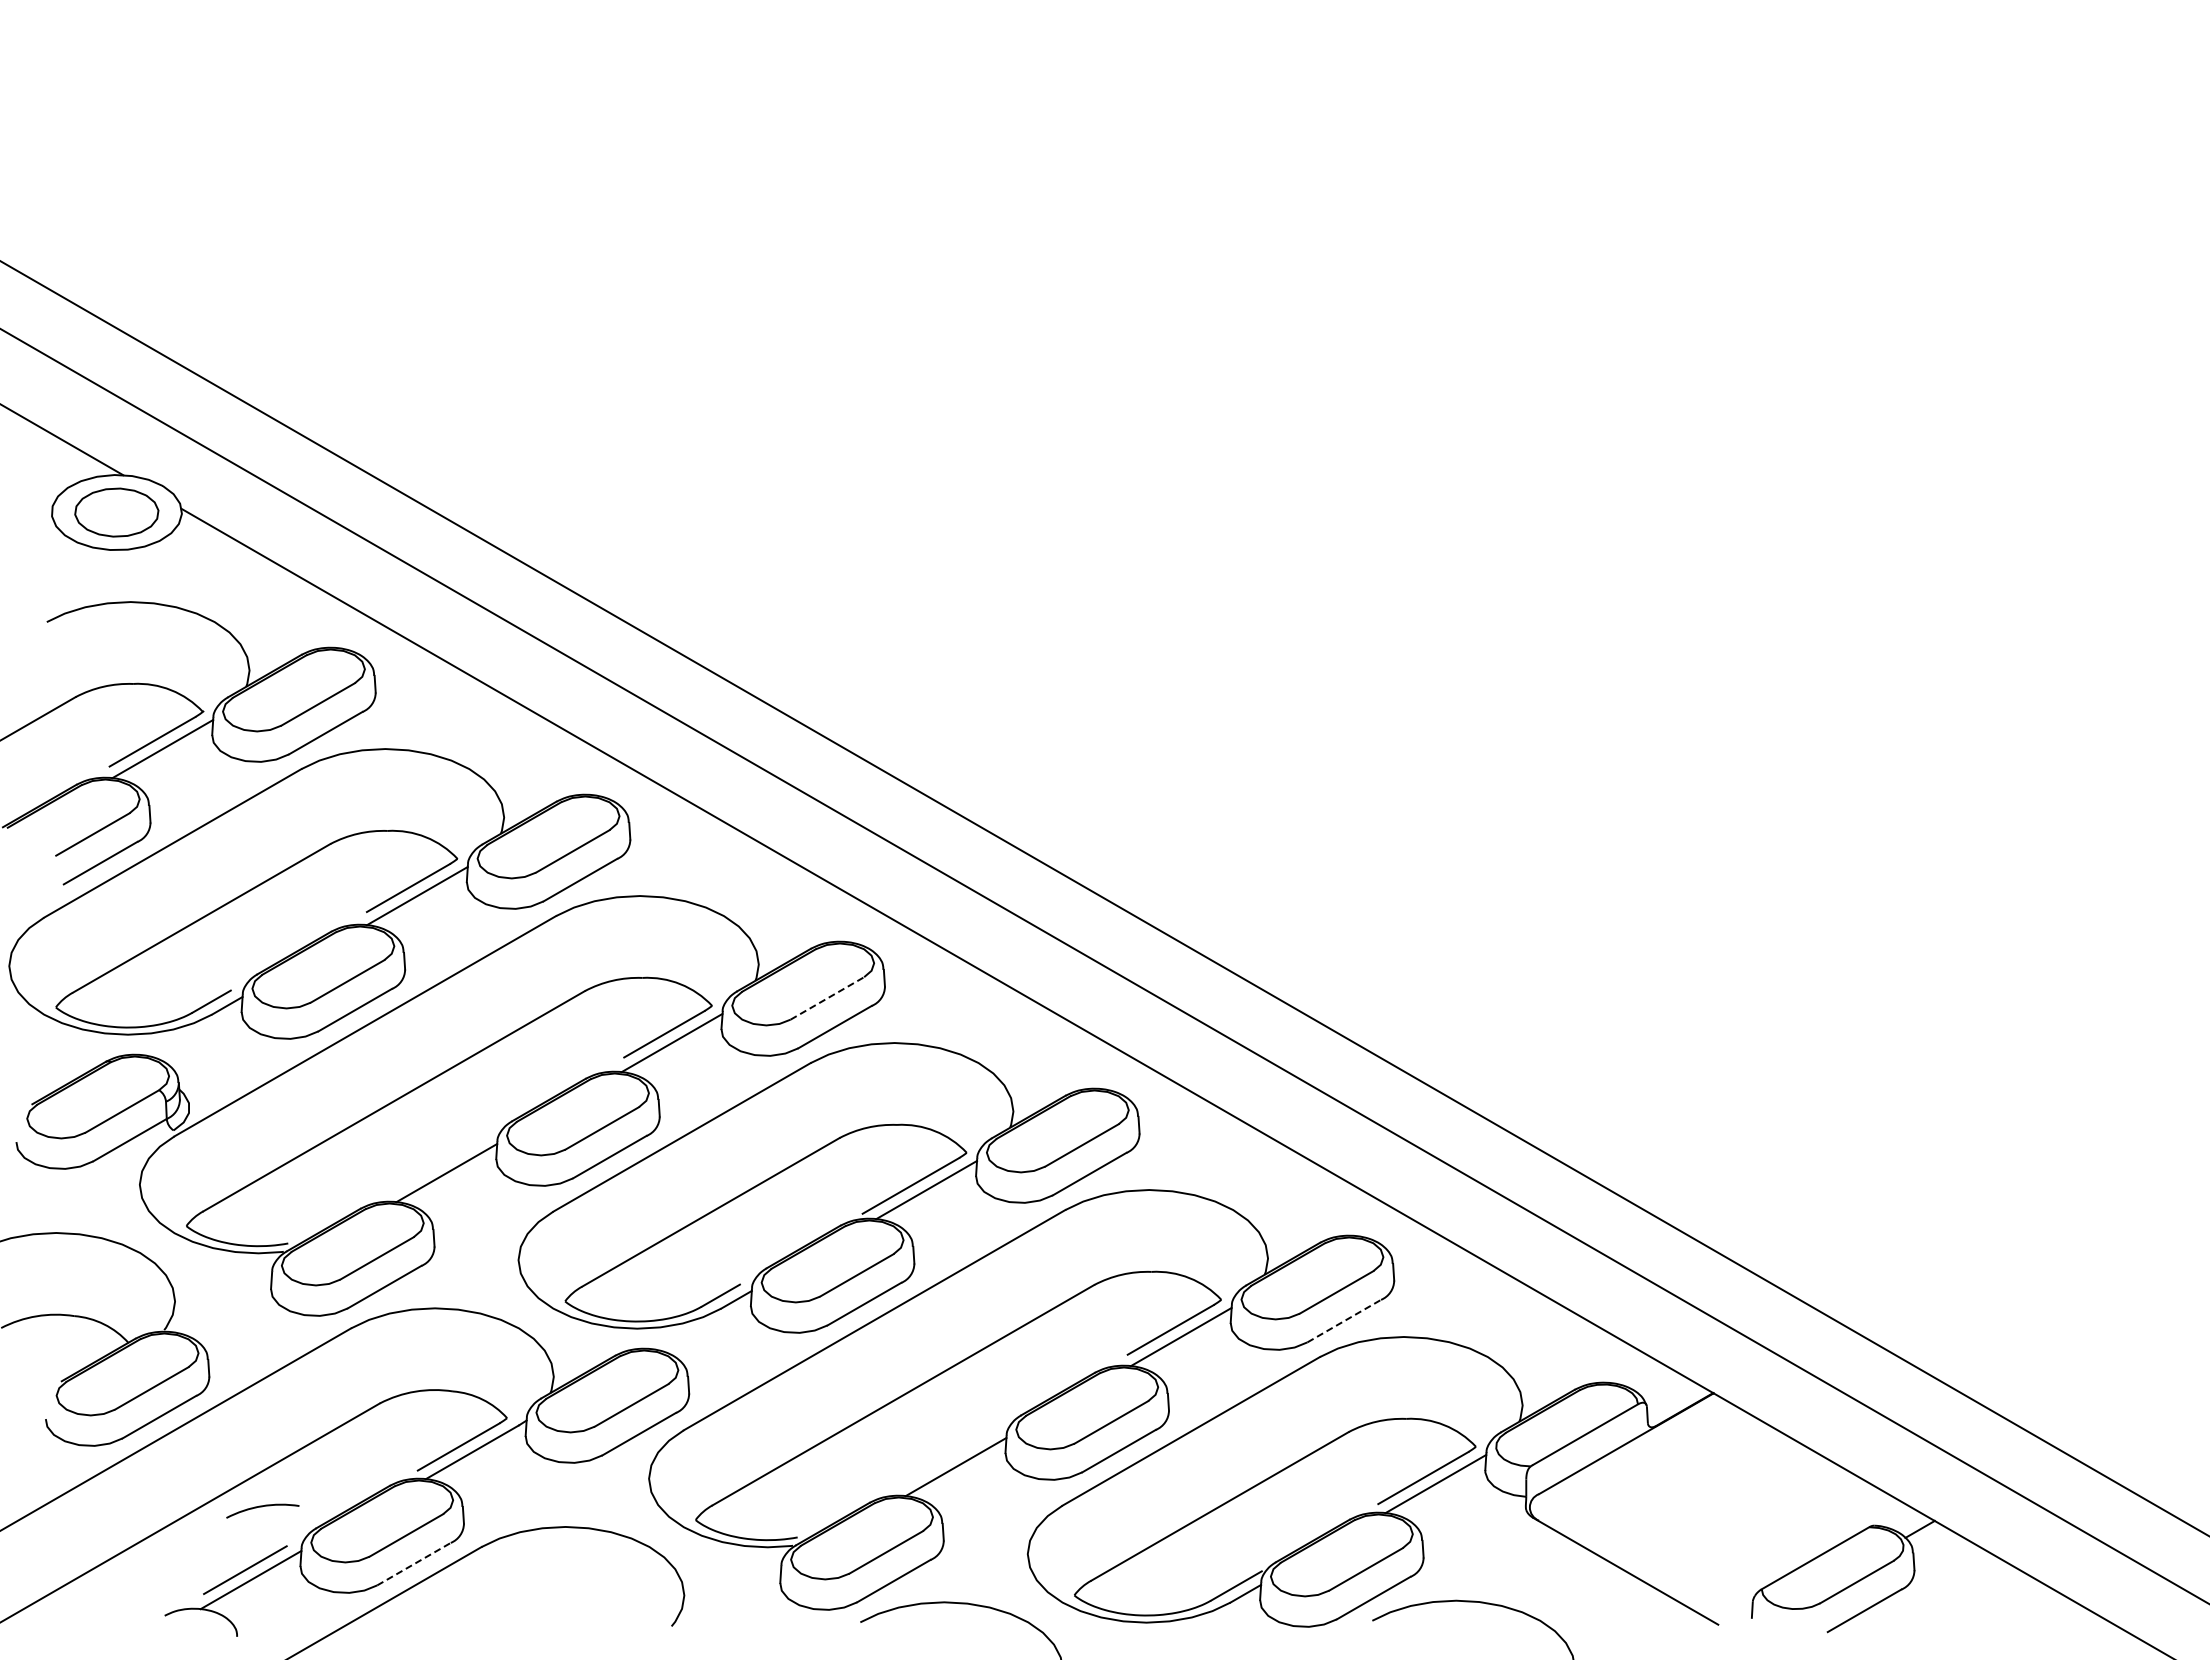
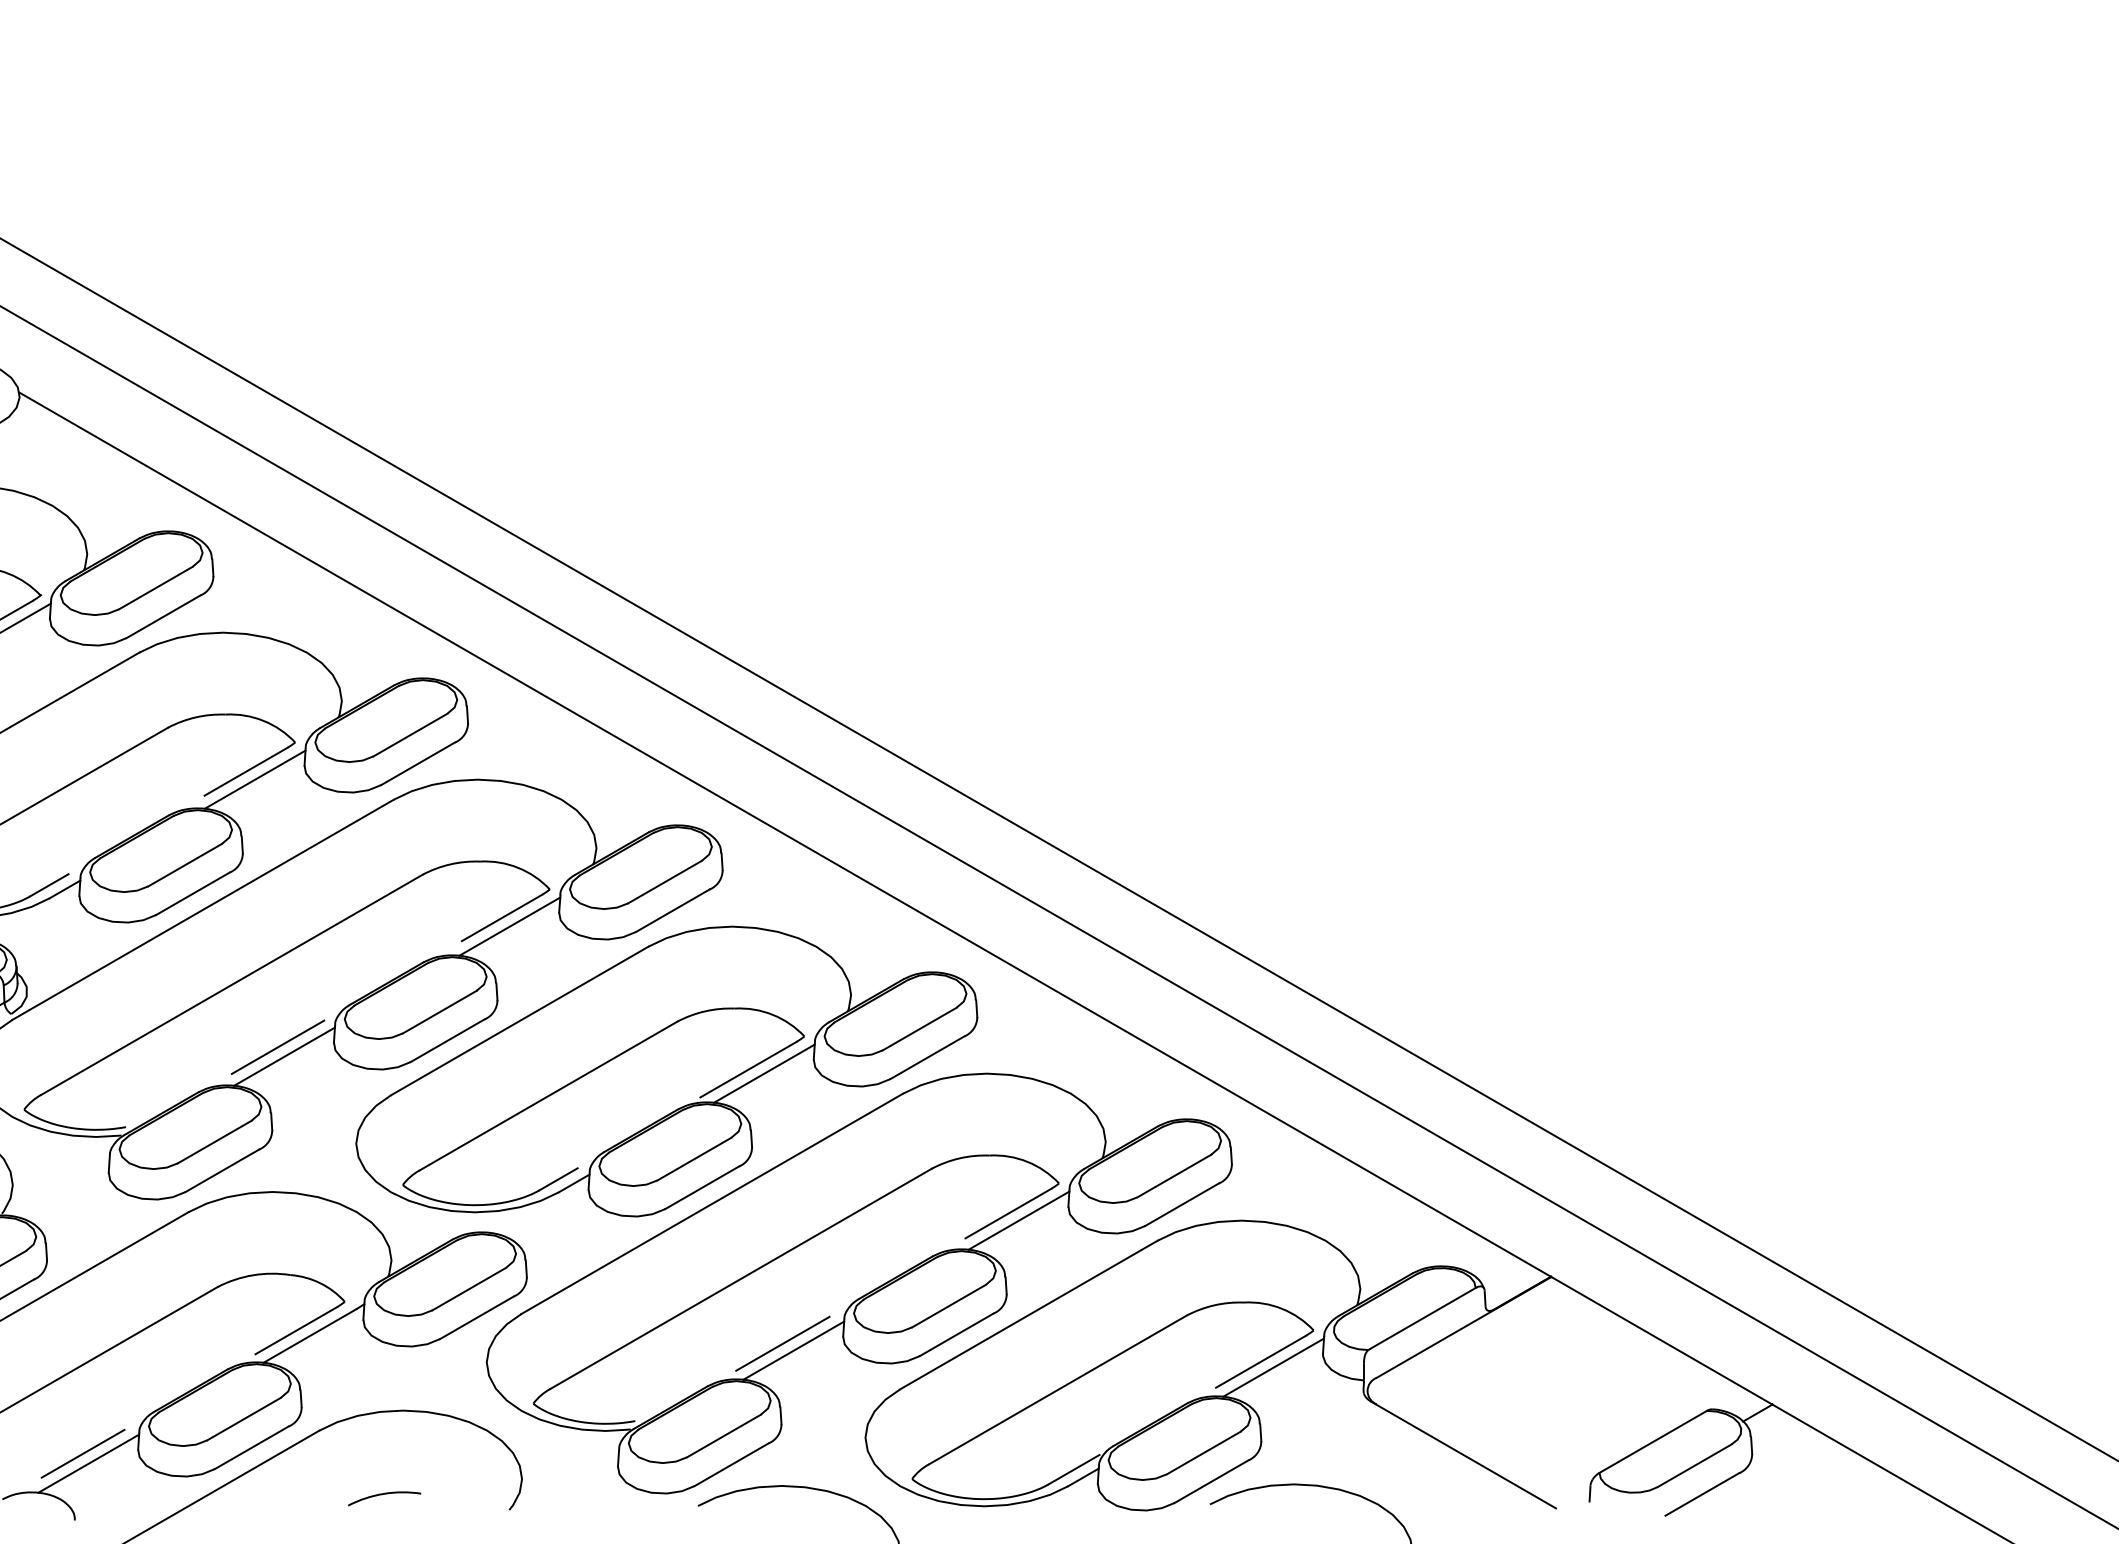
line: (827, 998) -> (665, 882), dashed -> solid
line: (440, 1163) -> (278, 1047), added
line: (1344, 1320) -> (1182, 1204), dashed -> solid
line: (944, 1460) -> (782, 1344), added
arc: (262, 1507) -> (384, 1495), moved
line: (414, 1563) -> (252, 1447), dashed -> solid

